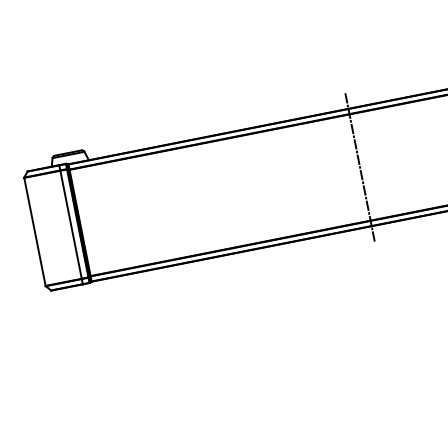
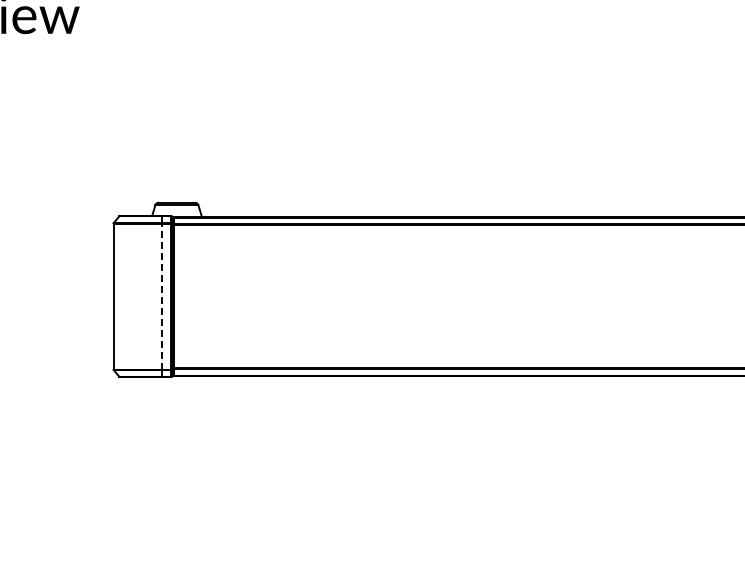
line: (359, 167) -> (552, 296), removed
line: (71, 224) -> (162, 296), solid -> dashed

